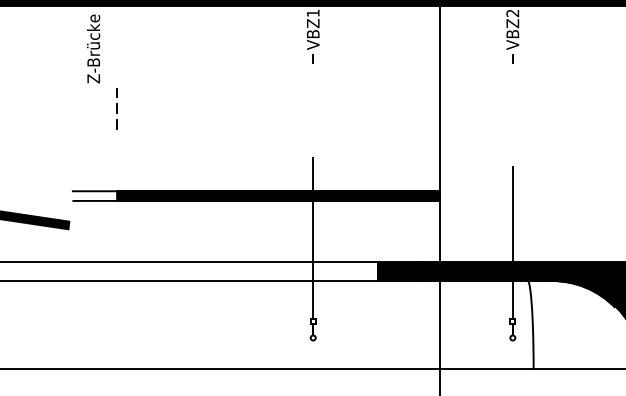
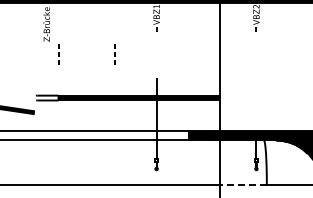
line: (229, 109) -> (114, 54), added
line: (512, 214) -> (256, 107), removed
line: (486, 368) -> (243, 184), solid -> dashed

